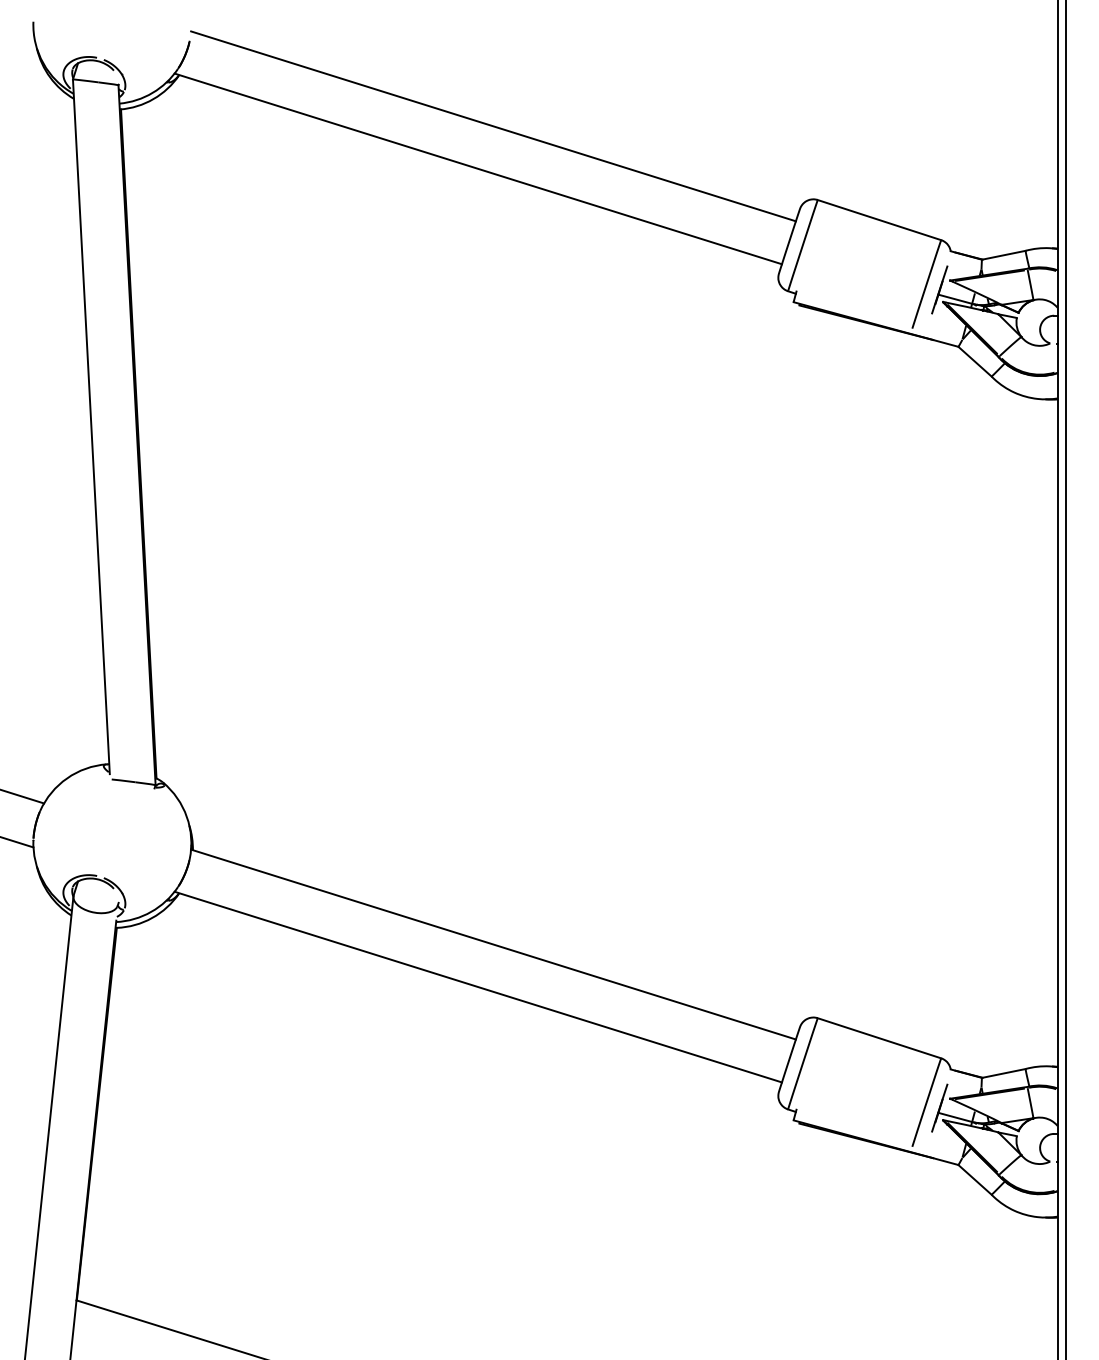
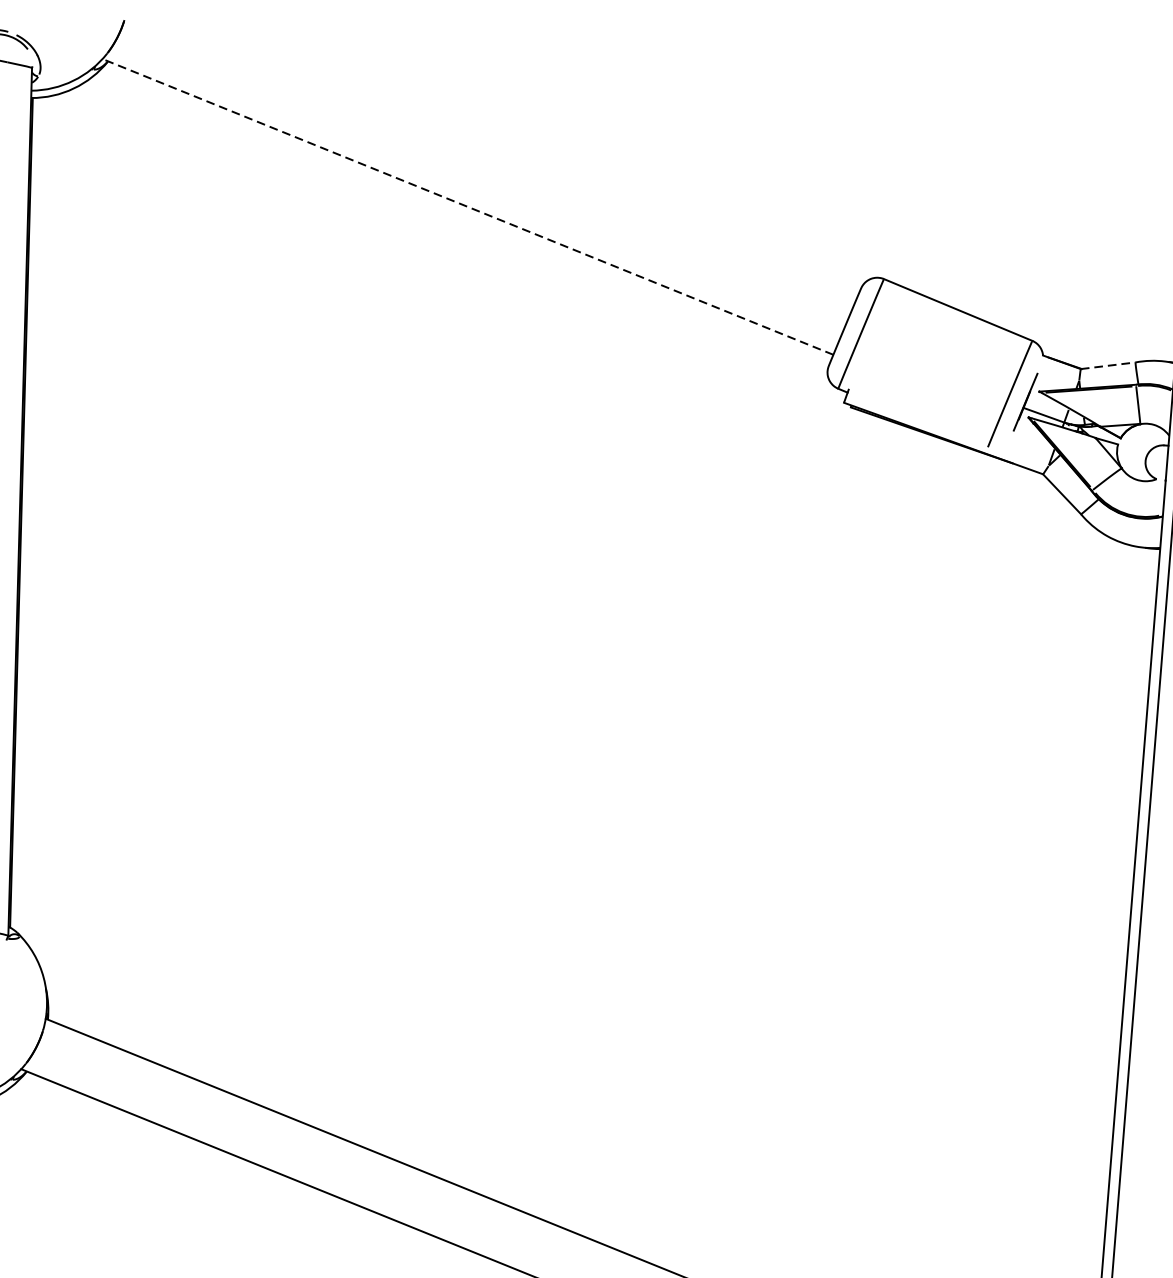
line: (493, 126) -> (490, 156), removed
line: (477, 168) -> (467, 206), solid -> dashed
line: (1004, 255) -> (1109, 366), solid -> dashed

